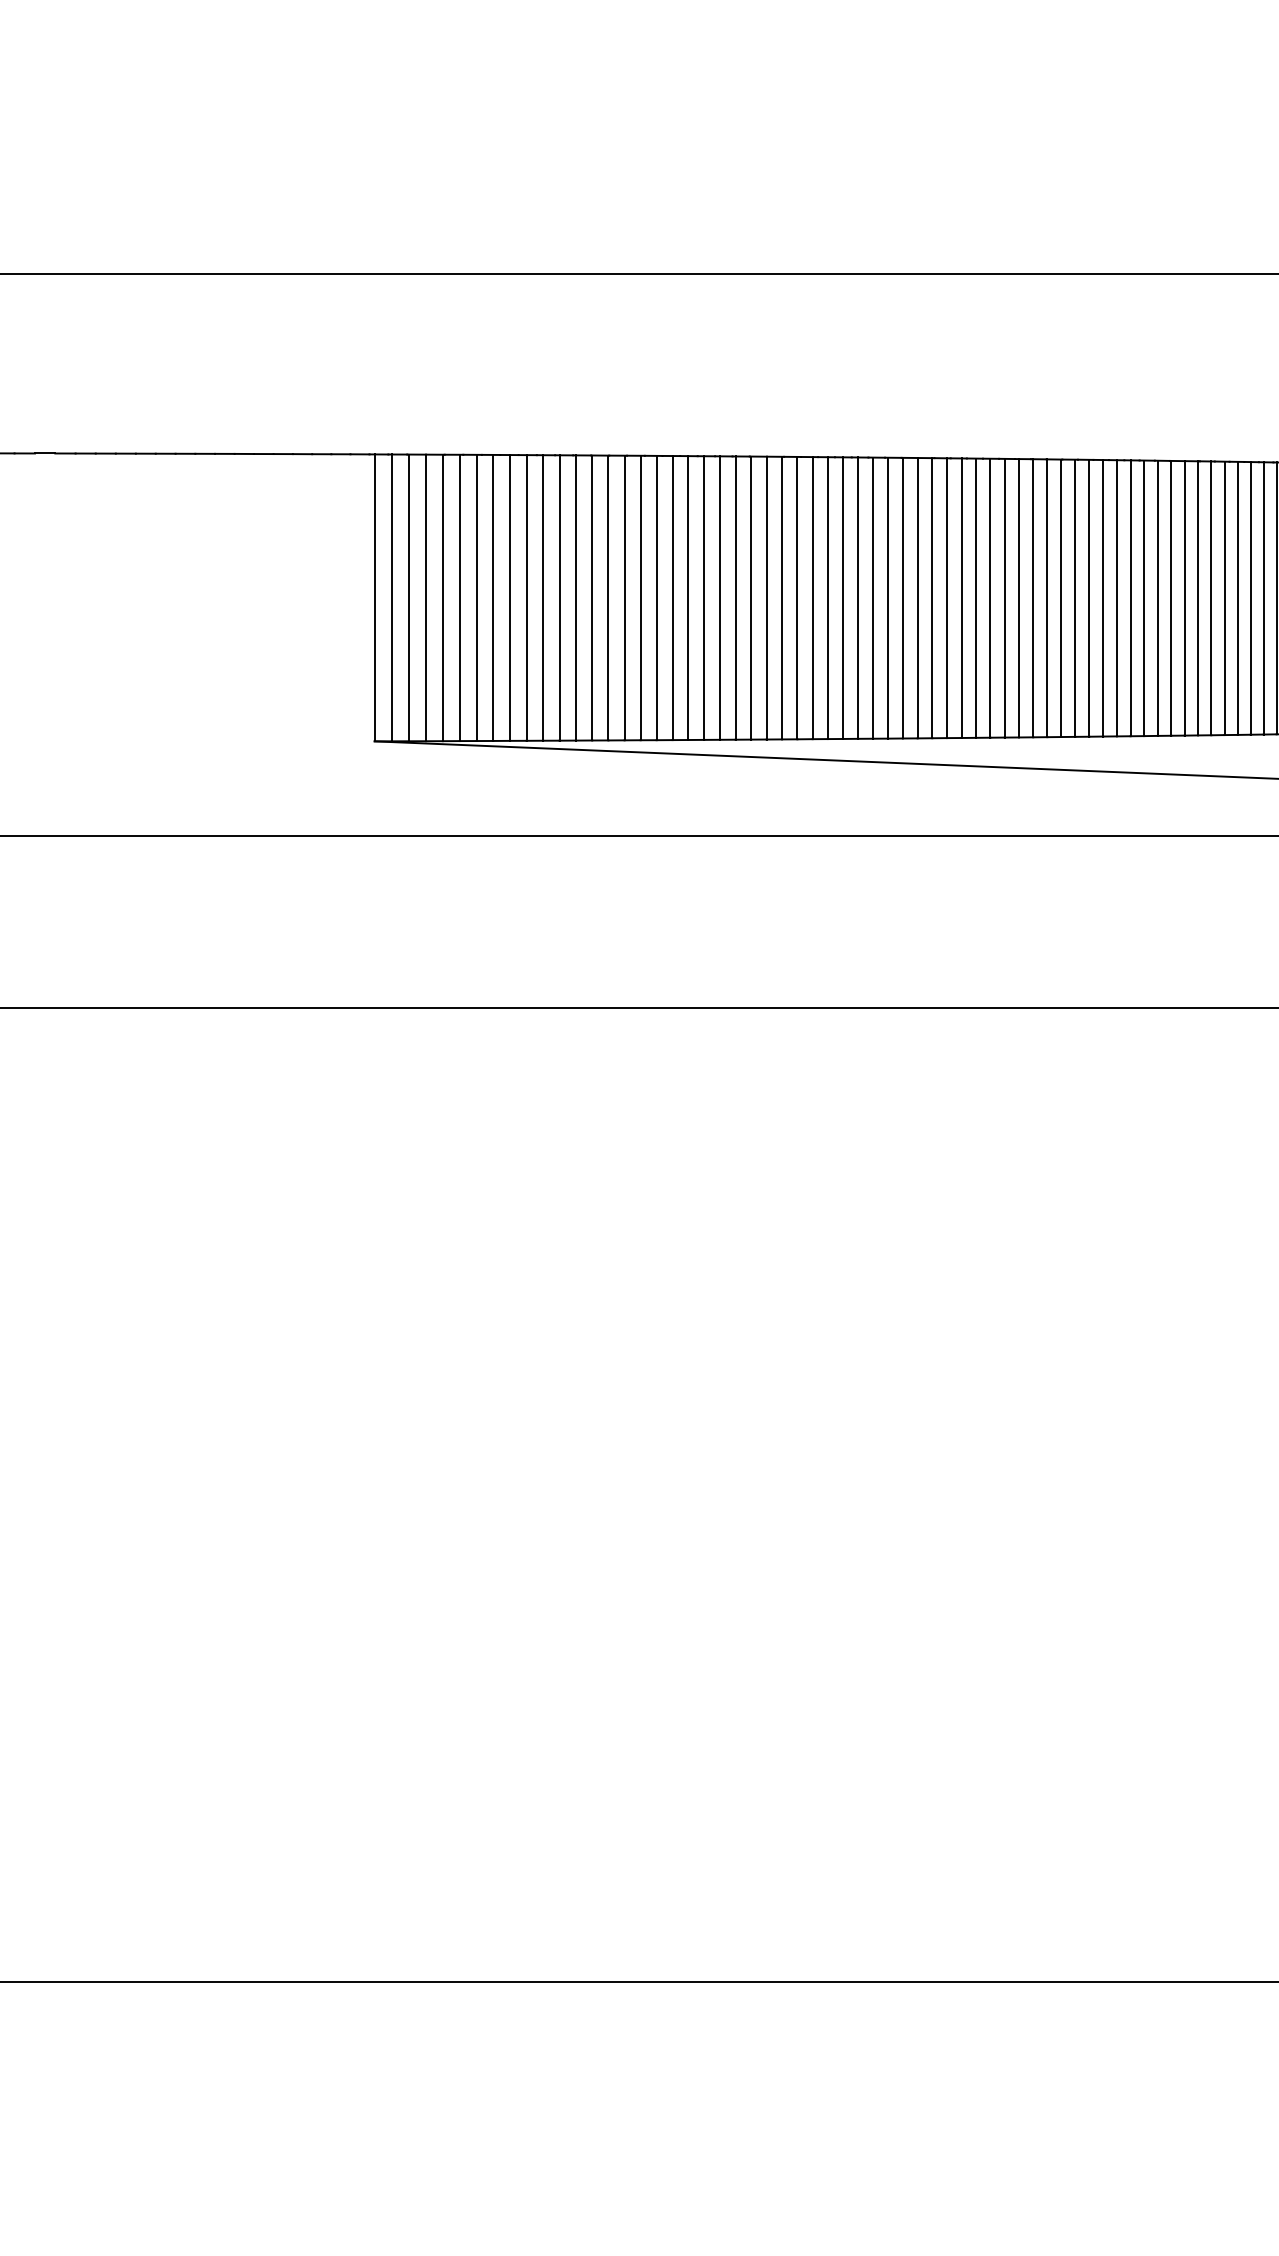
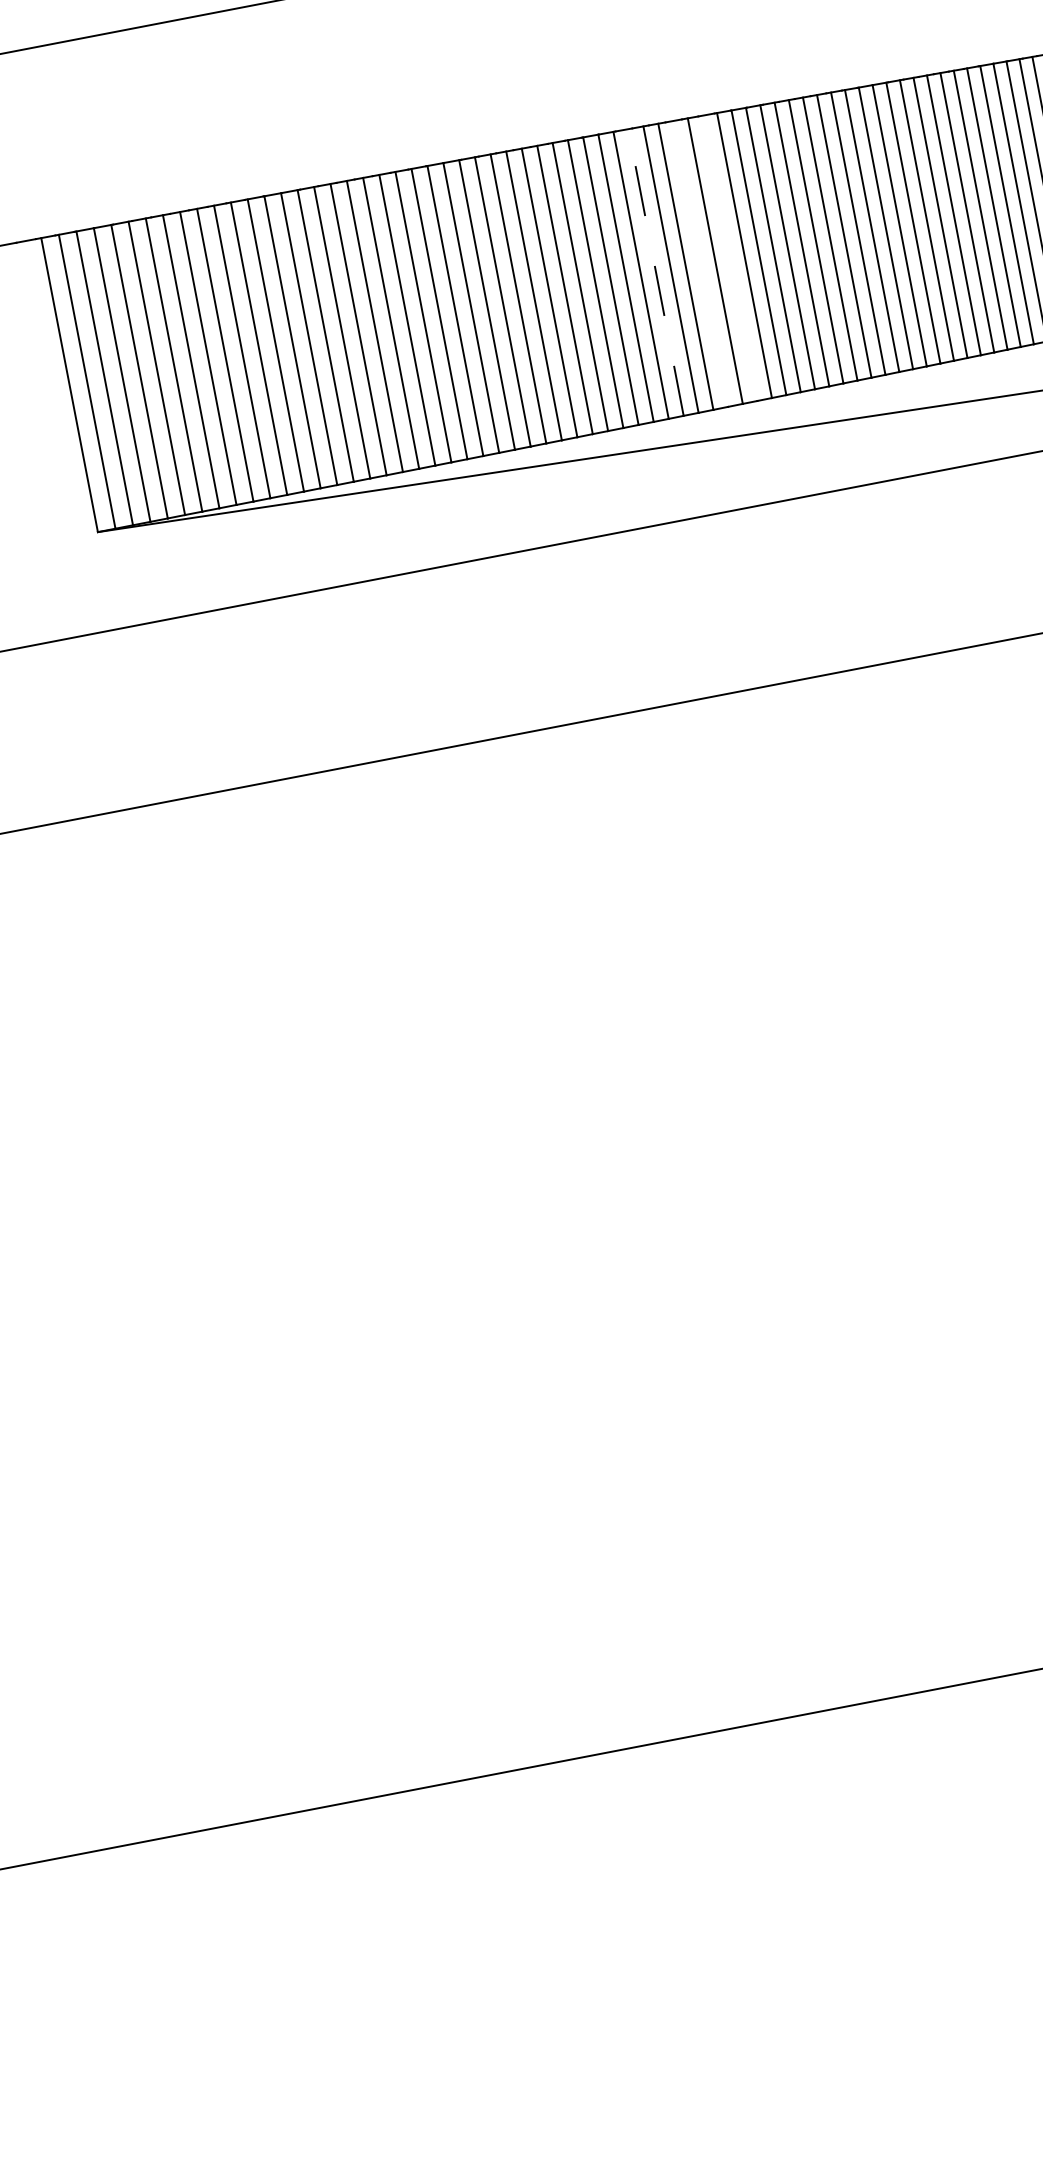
line: (990, 597) -> (700, 263), removed
line: (946, 598) -> (655, 272), solid -> dashed
line: (1019, 598) -> (730, 258), removed

